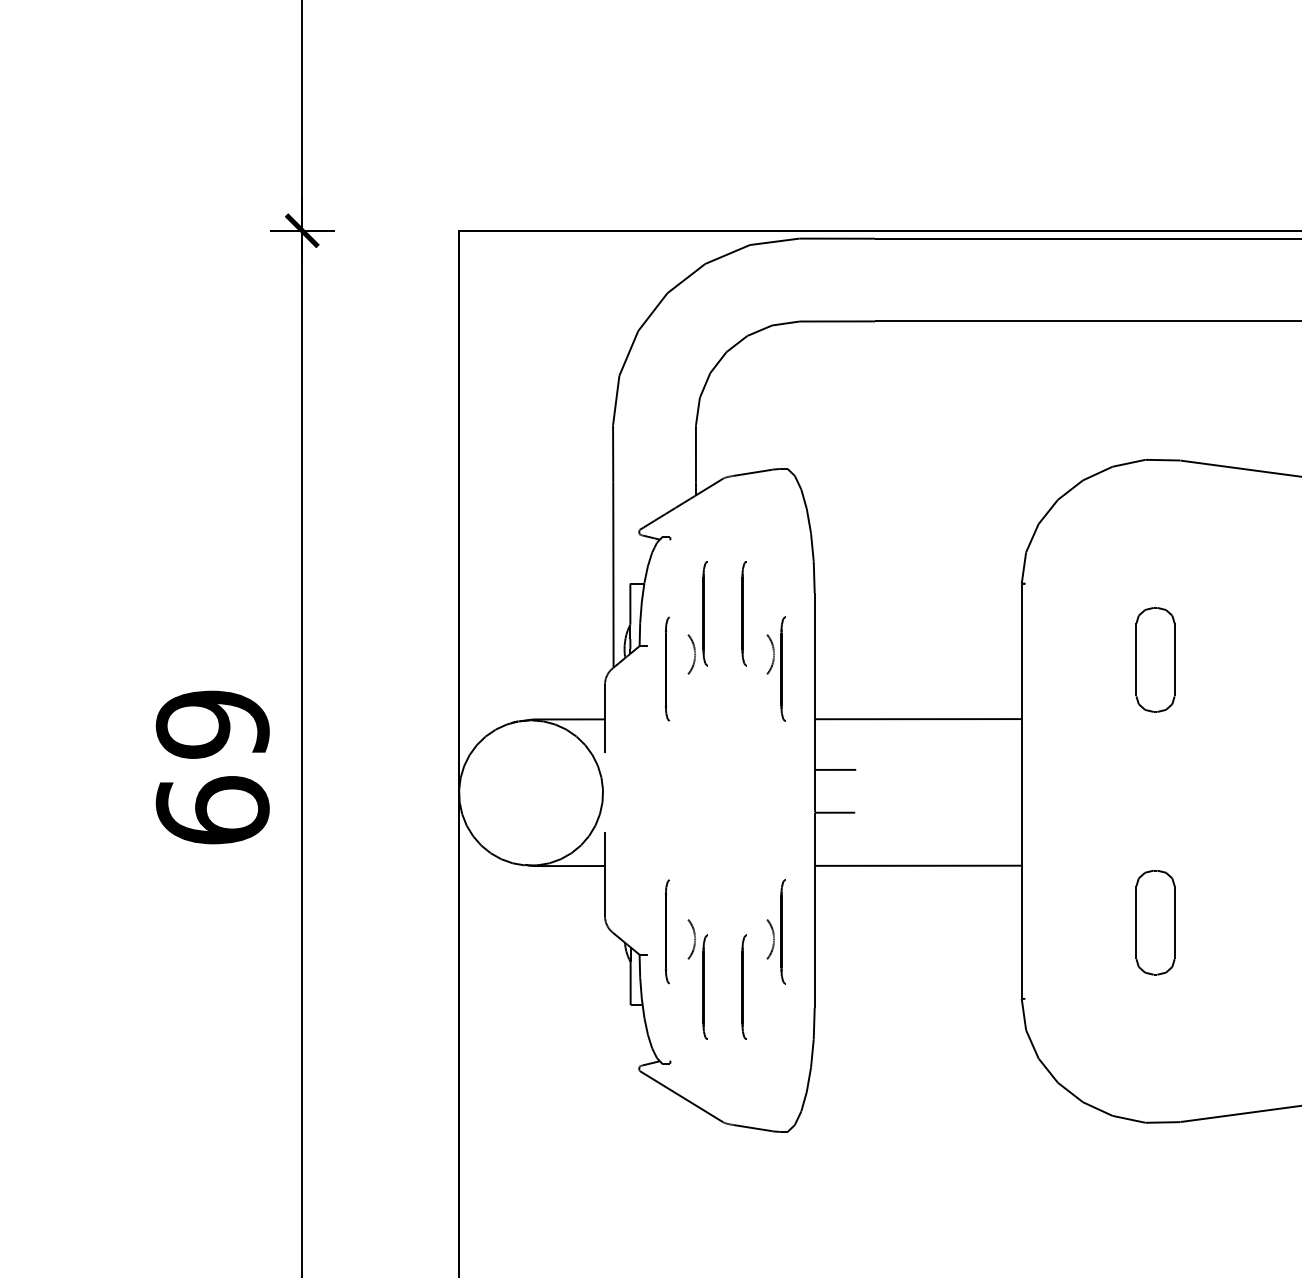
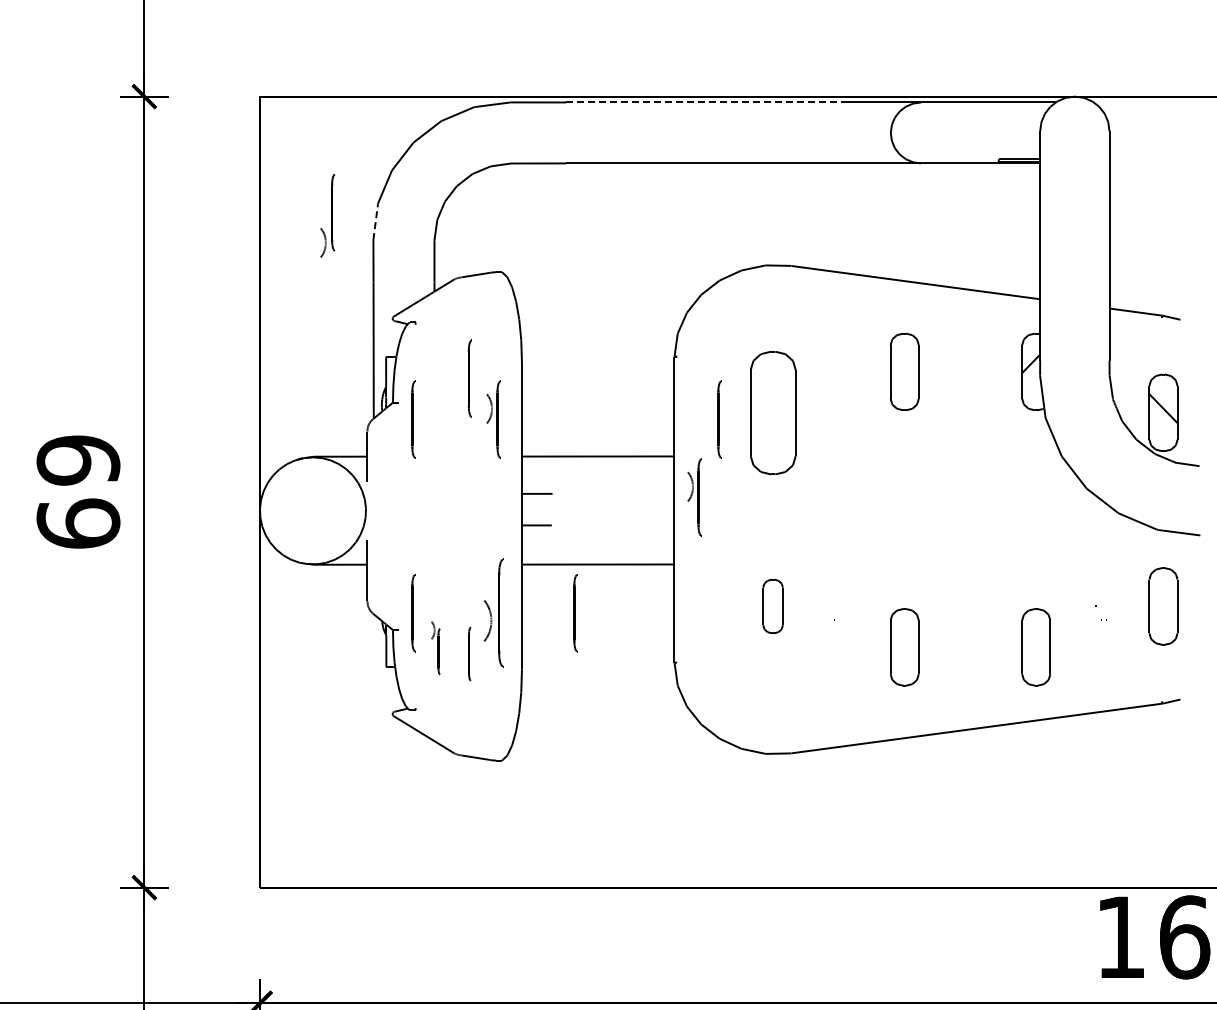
line: (1063, 238) -> (705, 102), solid -> dashed
line: (615, 400) -> (375, 221), solid -> dashed
part: (697, 617) -> (327, 215), moved
part: (1154, 659) -> (772, 412), size x1.6
part: (1082, 668) -> (719, 419), added
part: (1048, 774) -> (694, 497), added
part: (1154, 922) -> (772, 606), size x0.7
part: (776, 932) -> (493, 613), size x1.4
part: (887, 932) -> (575, 613), added
part: (697, 978) -> (435, 647), size x0.6
part: (743, 986) -> (469, 653), size x0.7

